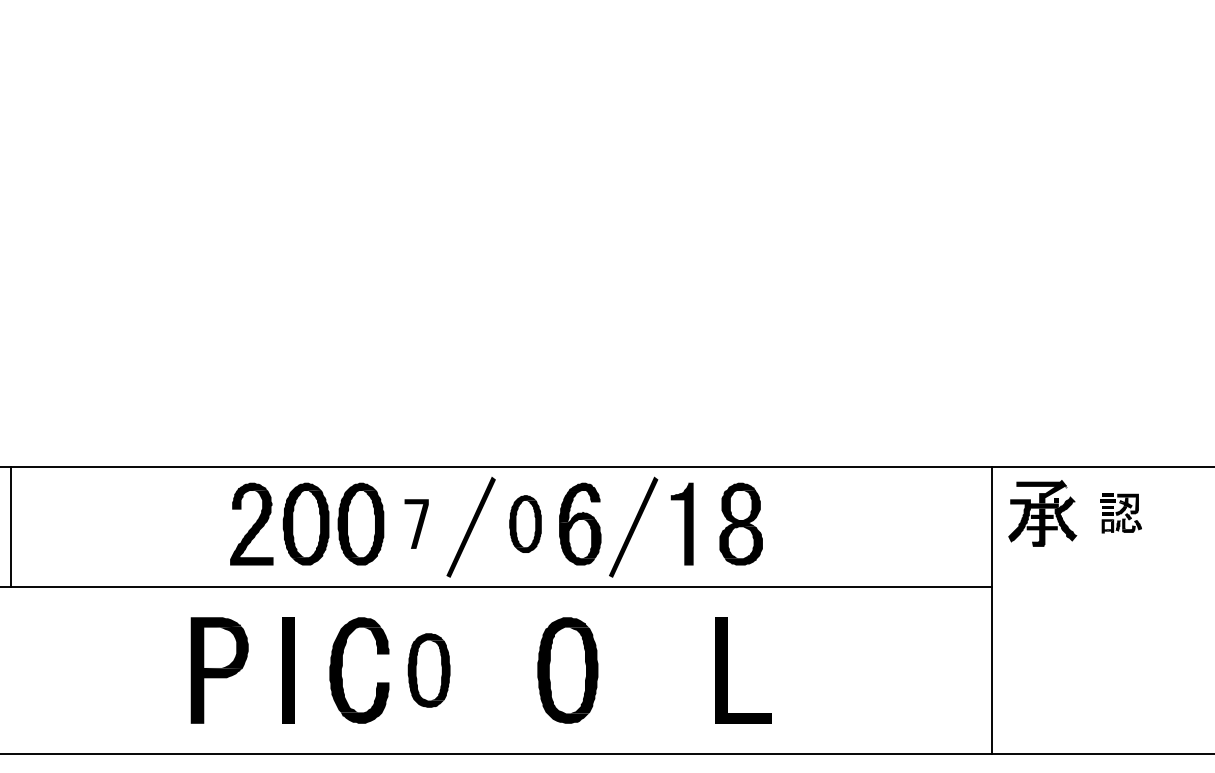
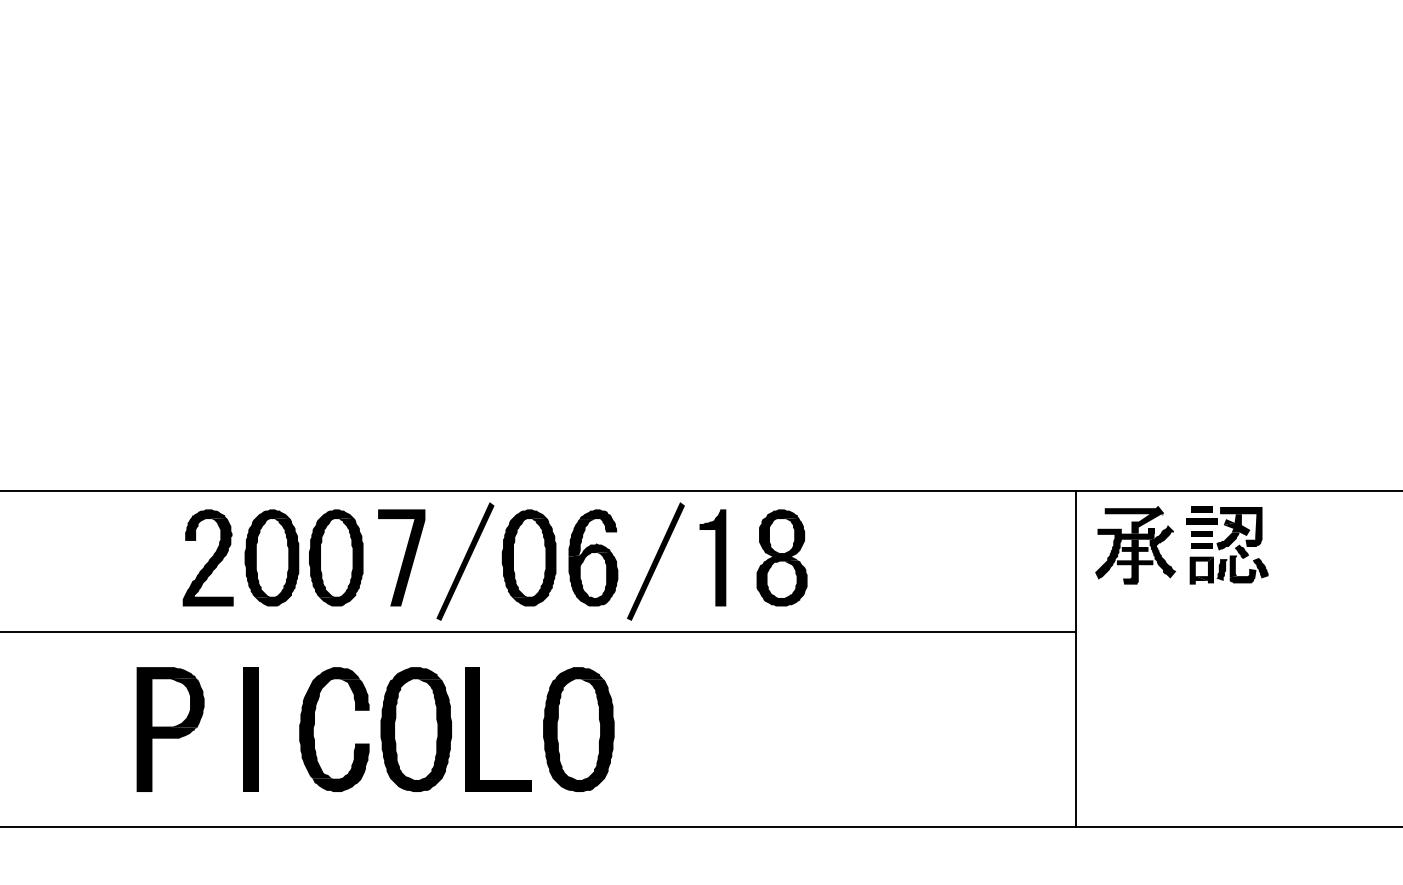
part: (1120, 513) -> (1226, 545), size x1.67
part: (416, 523) -> (401, 557), size x1.67
part: (525, 523) -> (529, 557), size x1.43
part: (428, 670) -> (415, 729), size x1.43
part: (727, 670) -> (479, 729), moved

